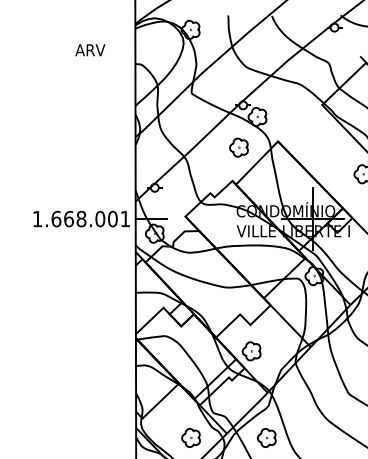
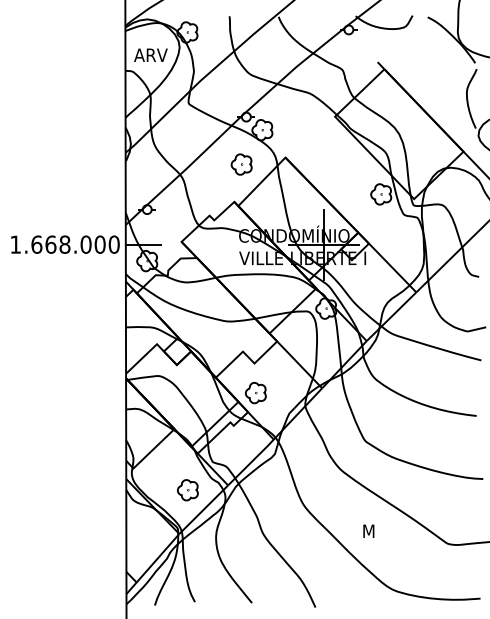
text: (89, 49) -> (150, 54), moved
text: (124, 218) -> (113, 244), 1.668.001 -> 1.668.000
part: (266, 438) -> (272, 490), removed

